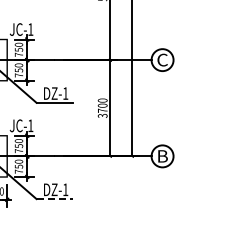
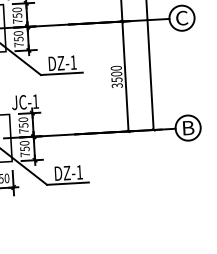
text: (102, 110) -> (116, 79), 3700 -> 3500
line: (55, 199) -> (68, 184), dashed -> solid

